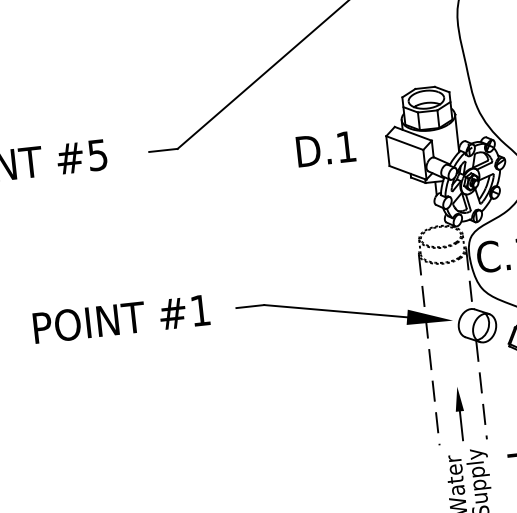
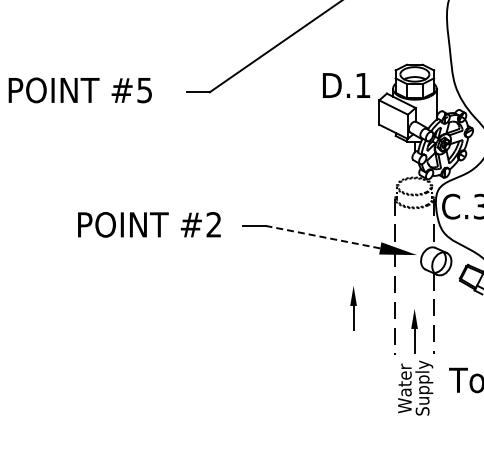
text: (326, 149) -> (346, 85), moved
text: (199, 310) -> (213, 224), #1 -> #2
line: (335, 311) -> (322, 237), solid -> dashed
part: (382, 394) -> (353, 308), added

